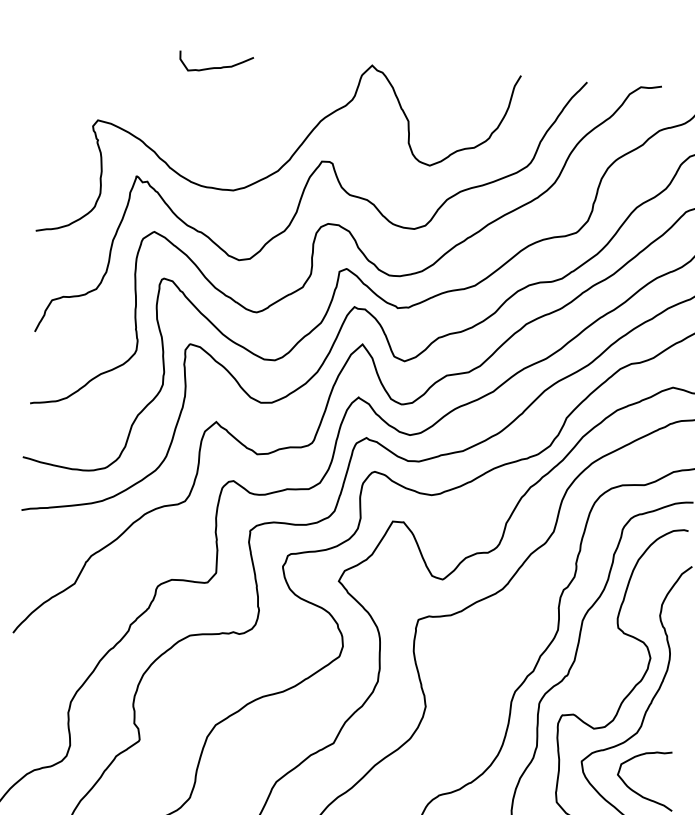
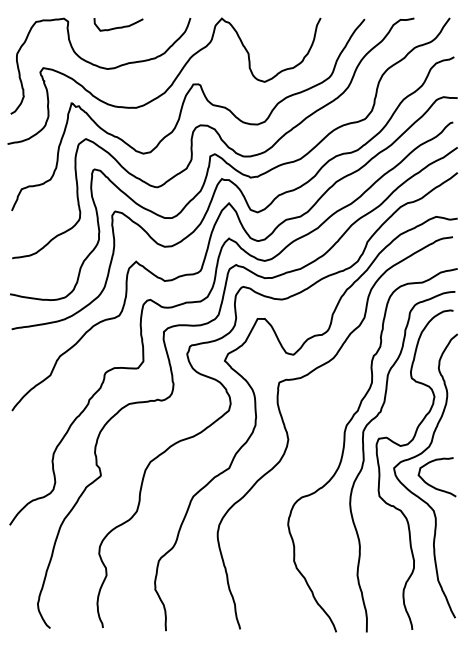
curve: (184, 124) -> (100, 66), added

